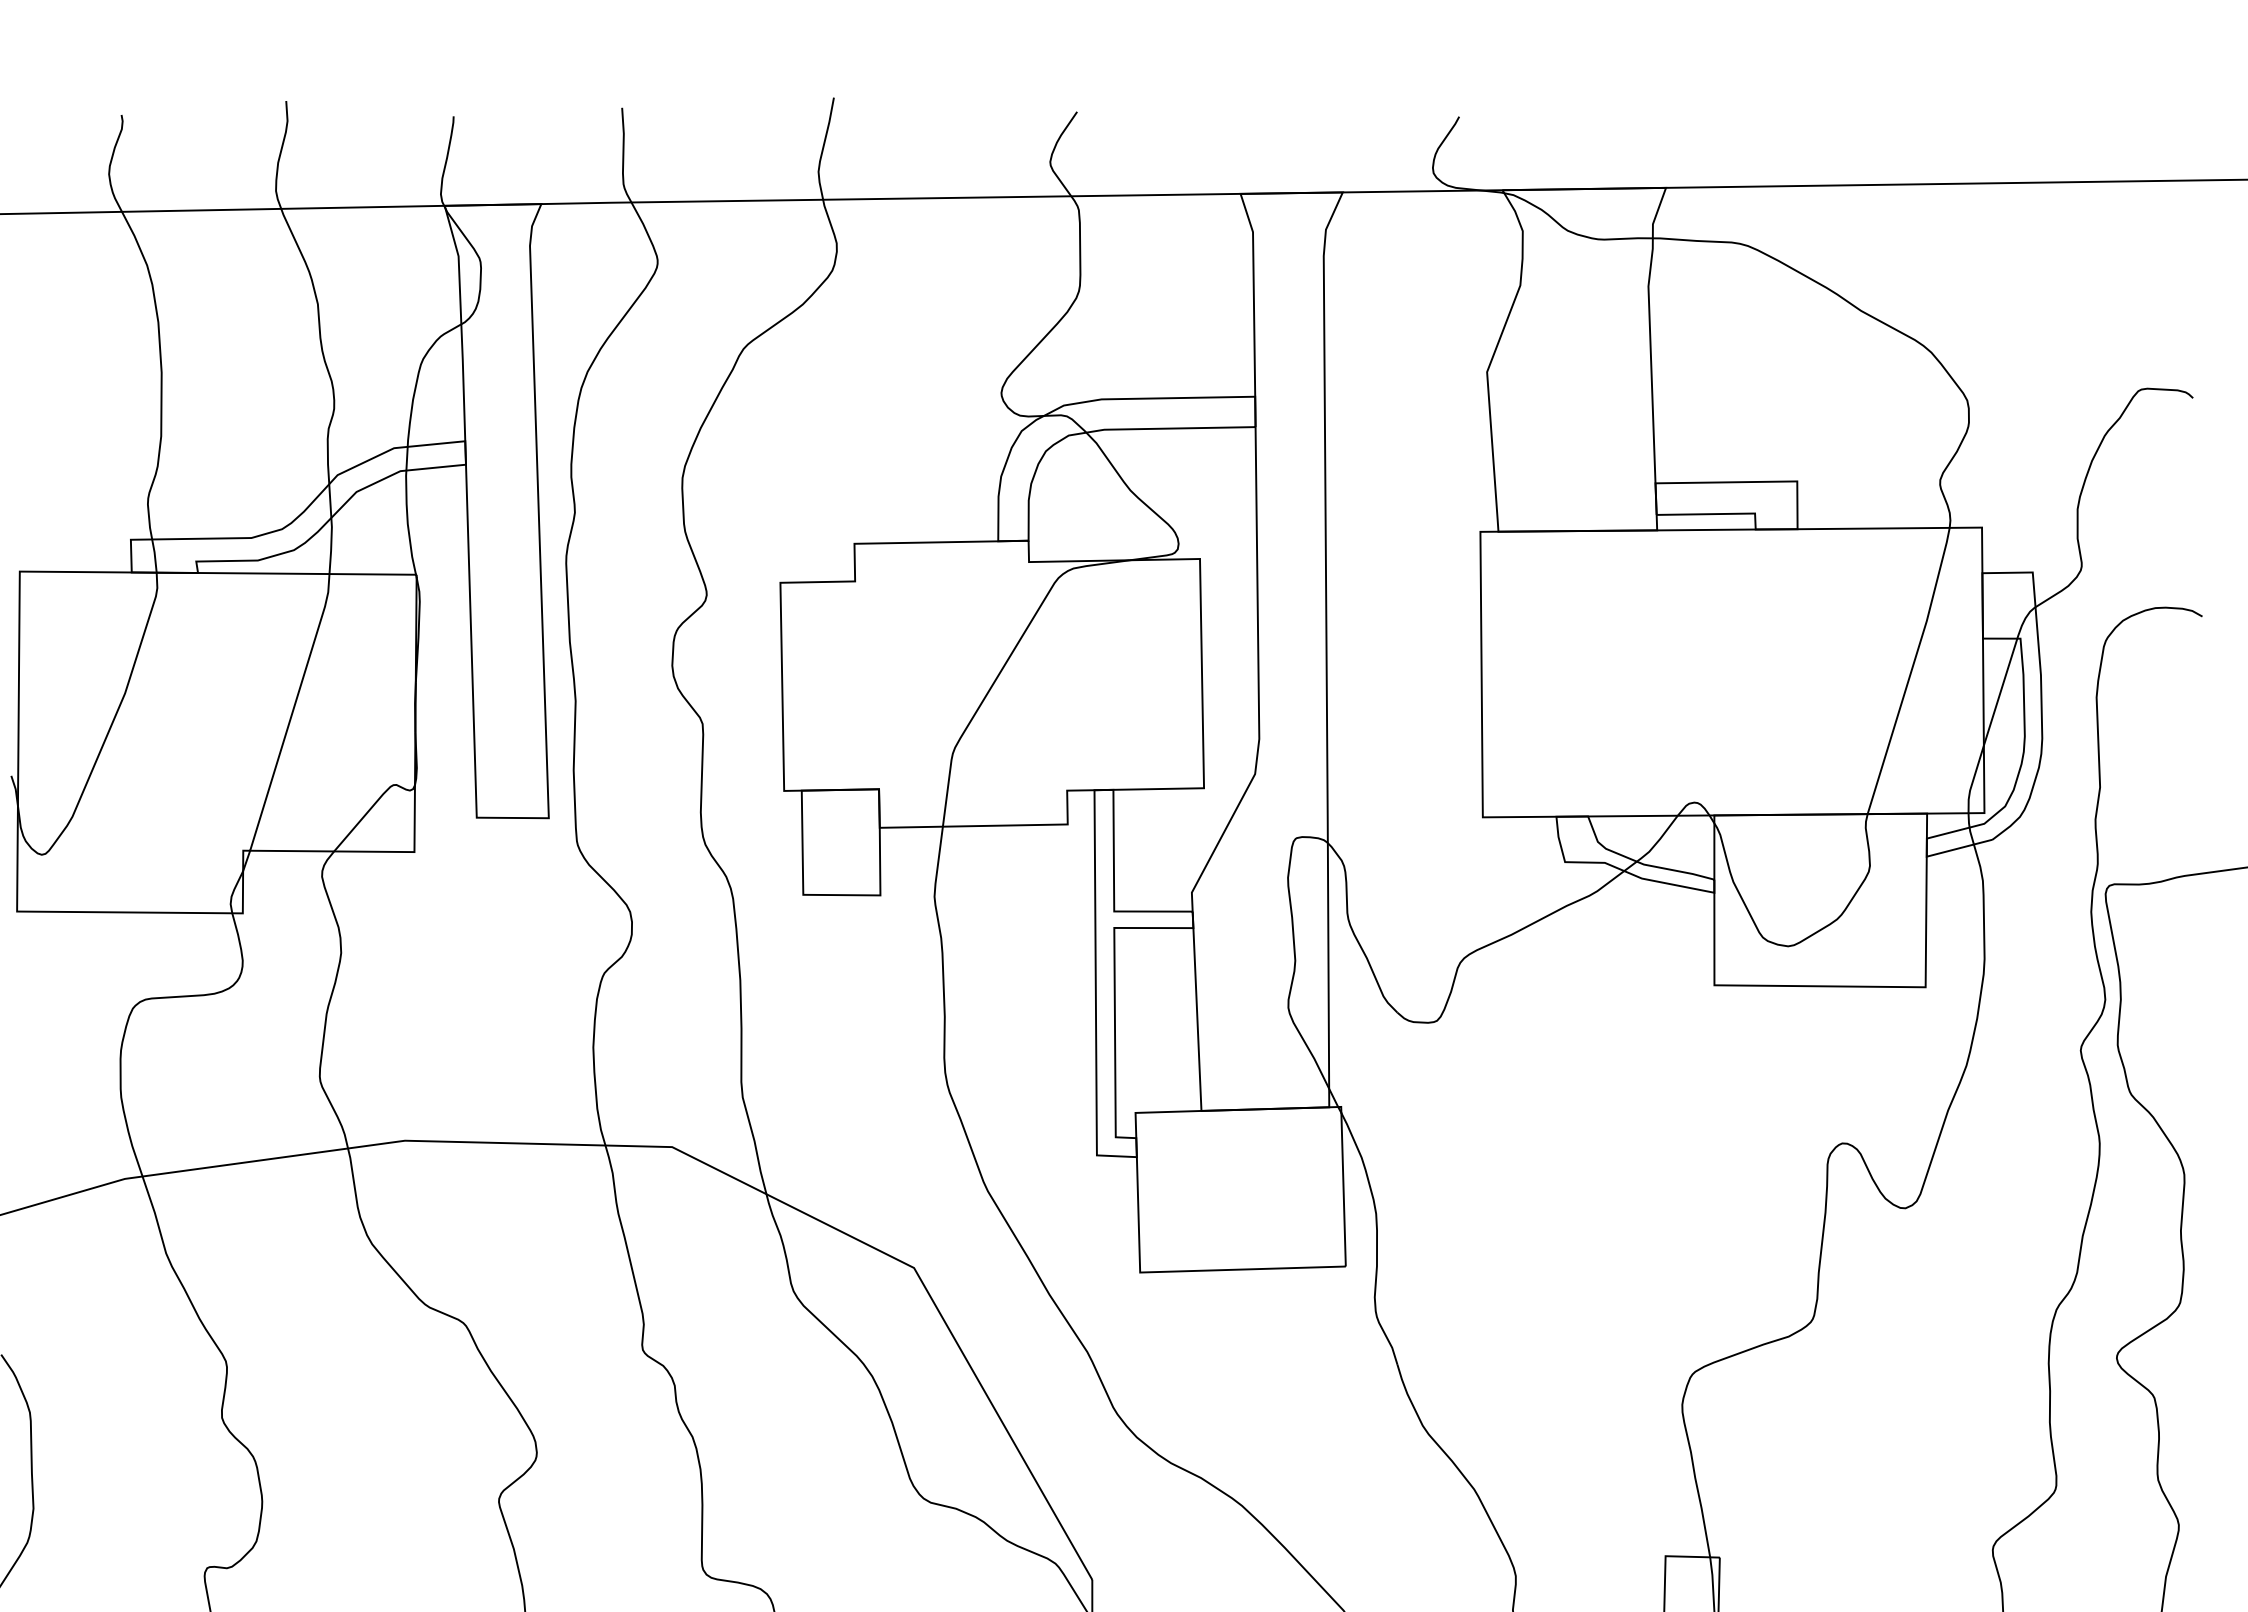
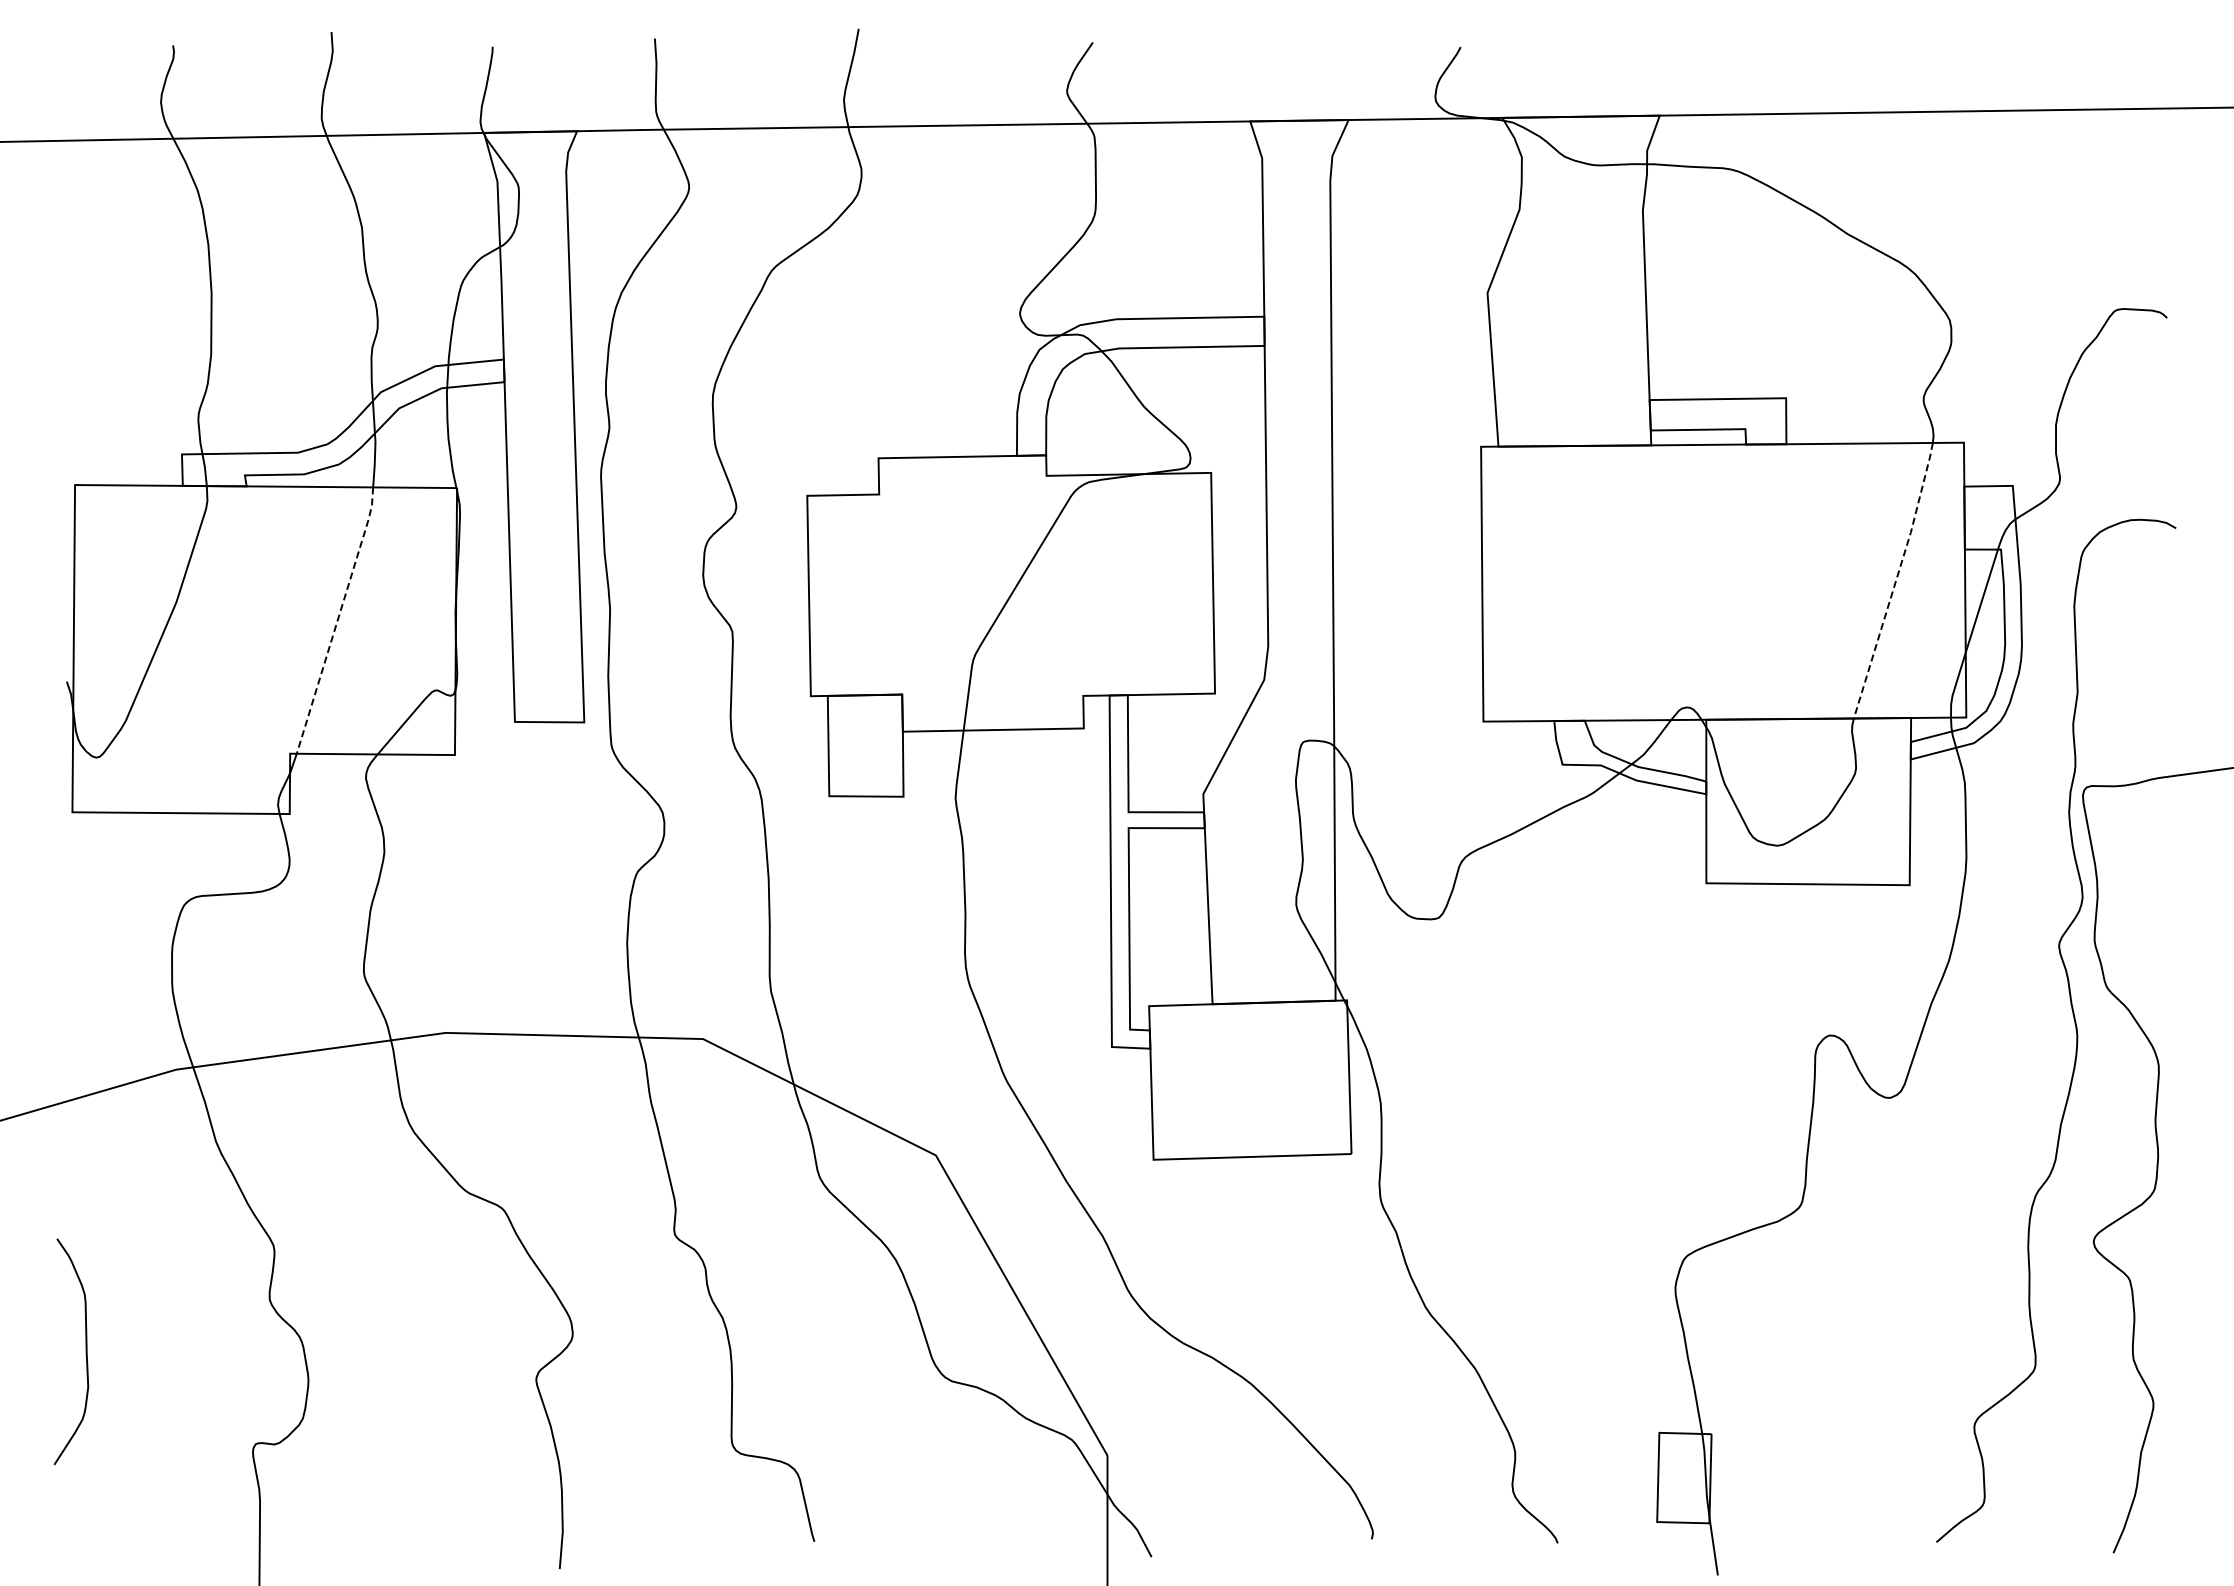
line: (1911, 670) -> (1896, 580), solid -> dashed
line: (292, 712) -> (337, 620), solid -> dashed

